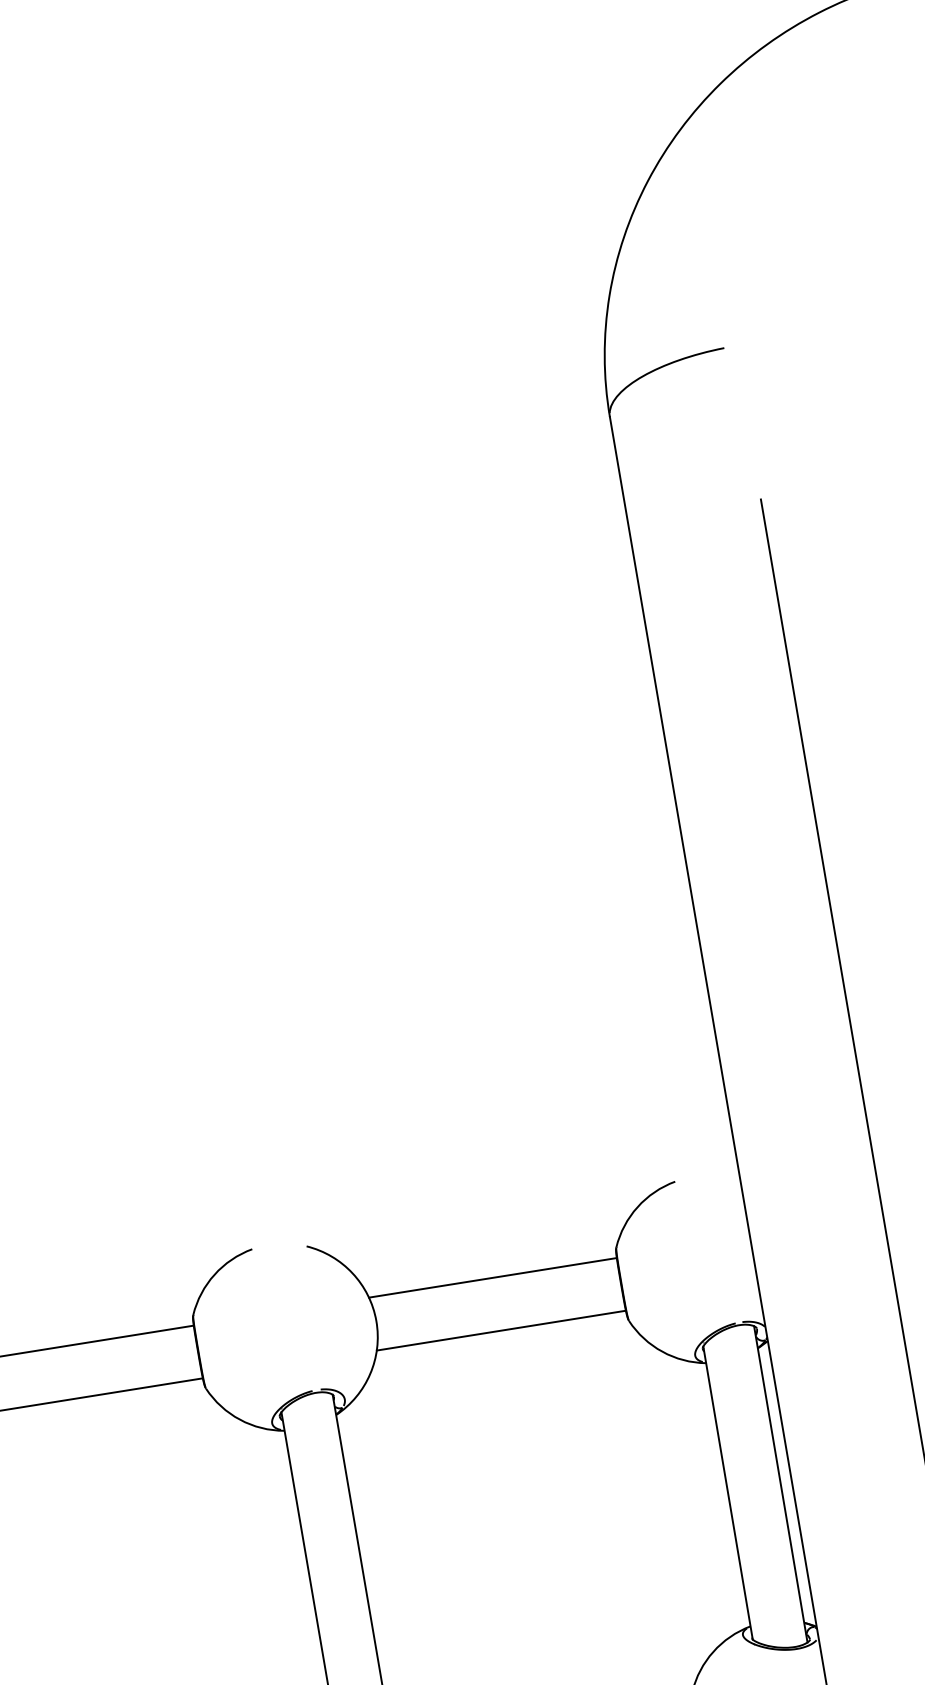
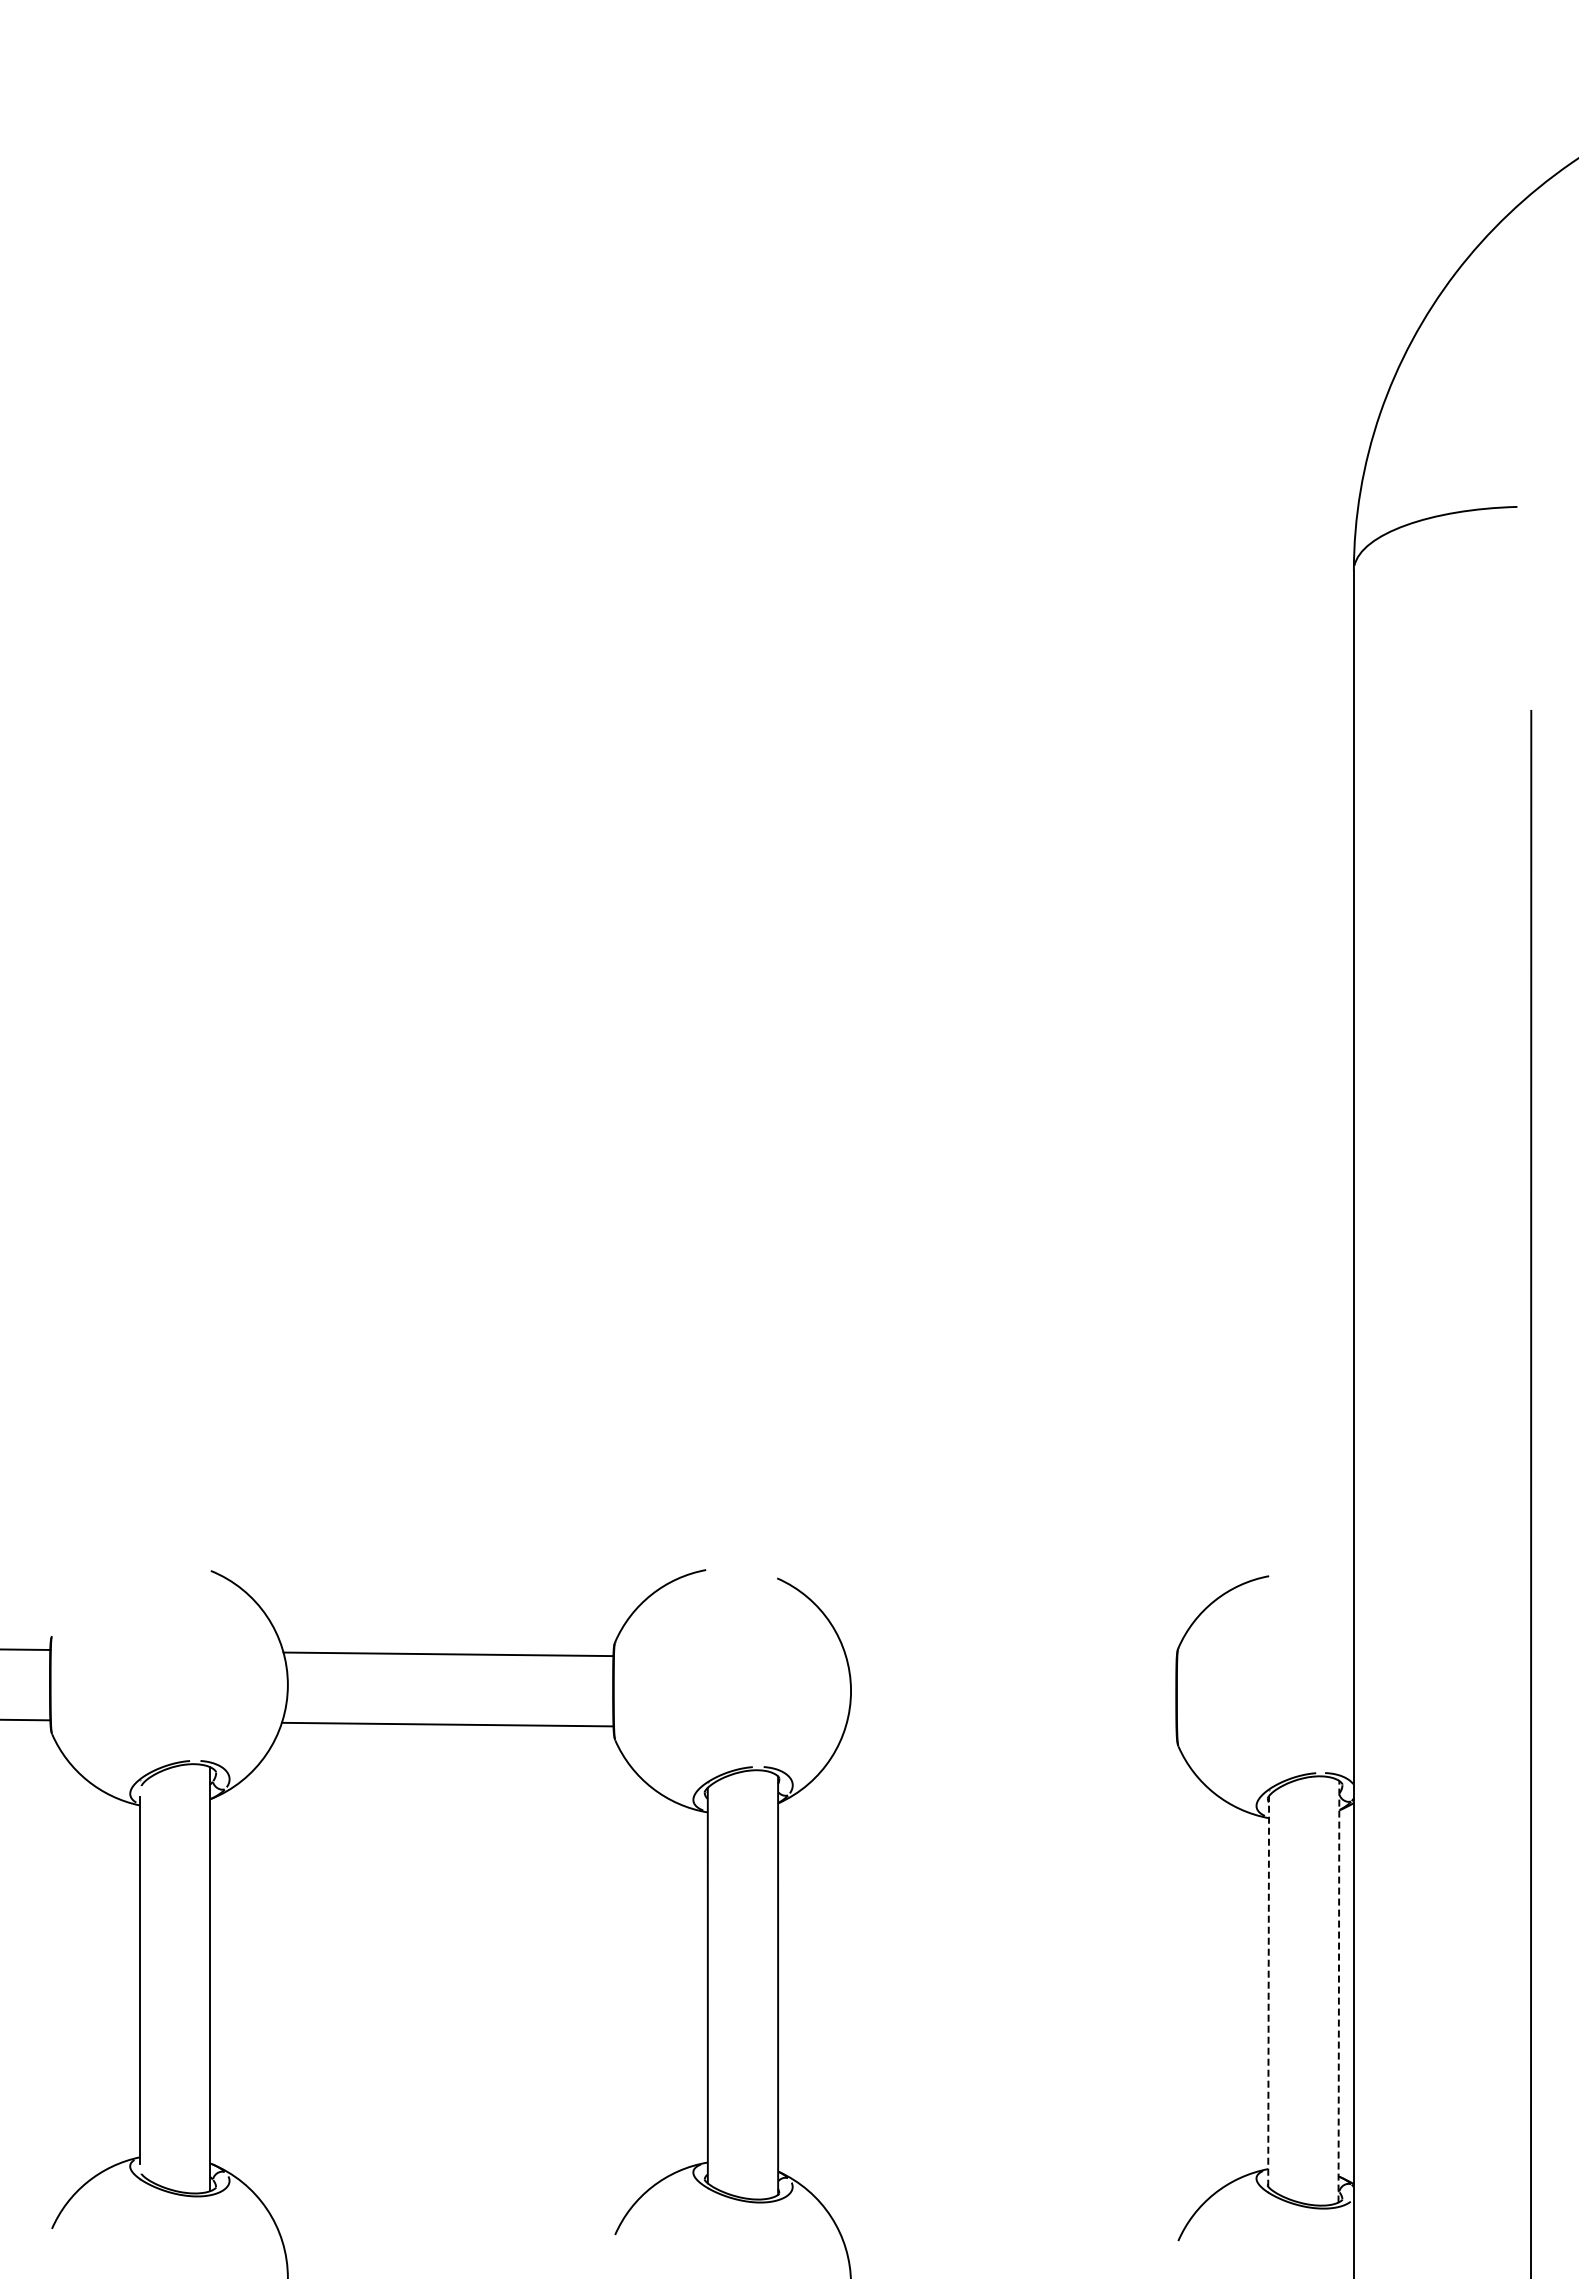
line: (492, 1277) -> (1011, 1660), removed
line: (501, 1330) -> (1010, 1730), removed
line: (780, 1484) -> (1338, 1991), solid -> dashed
line: (727, 1492) -> (1268, 1990), solid -> dashed

